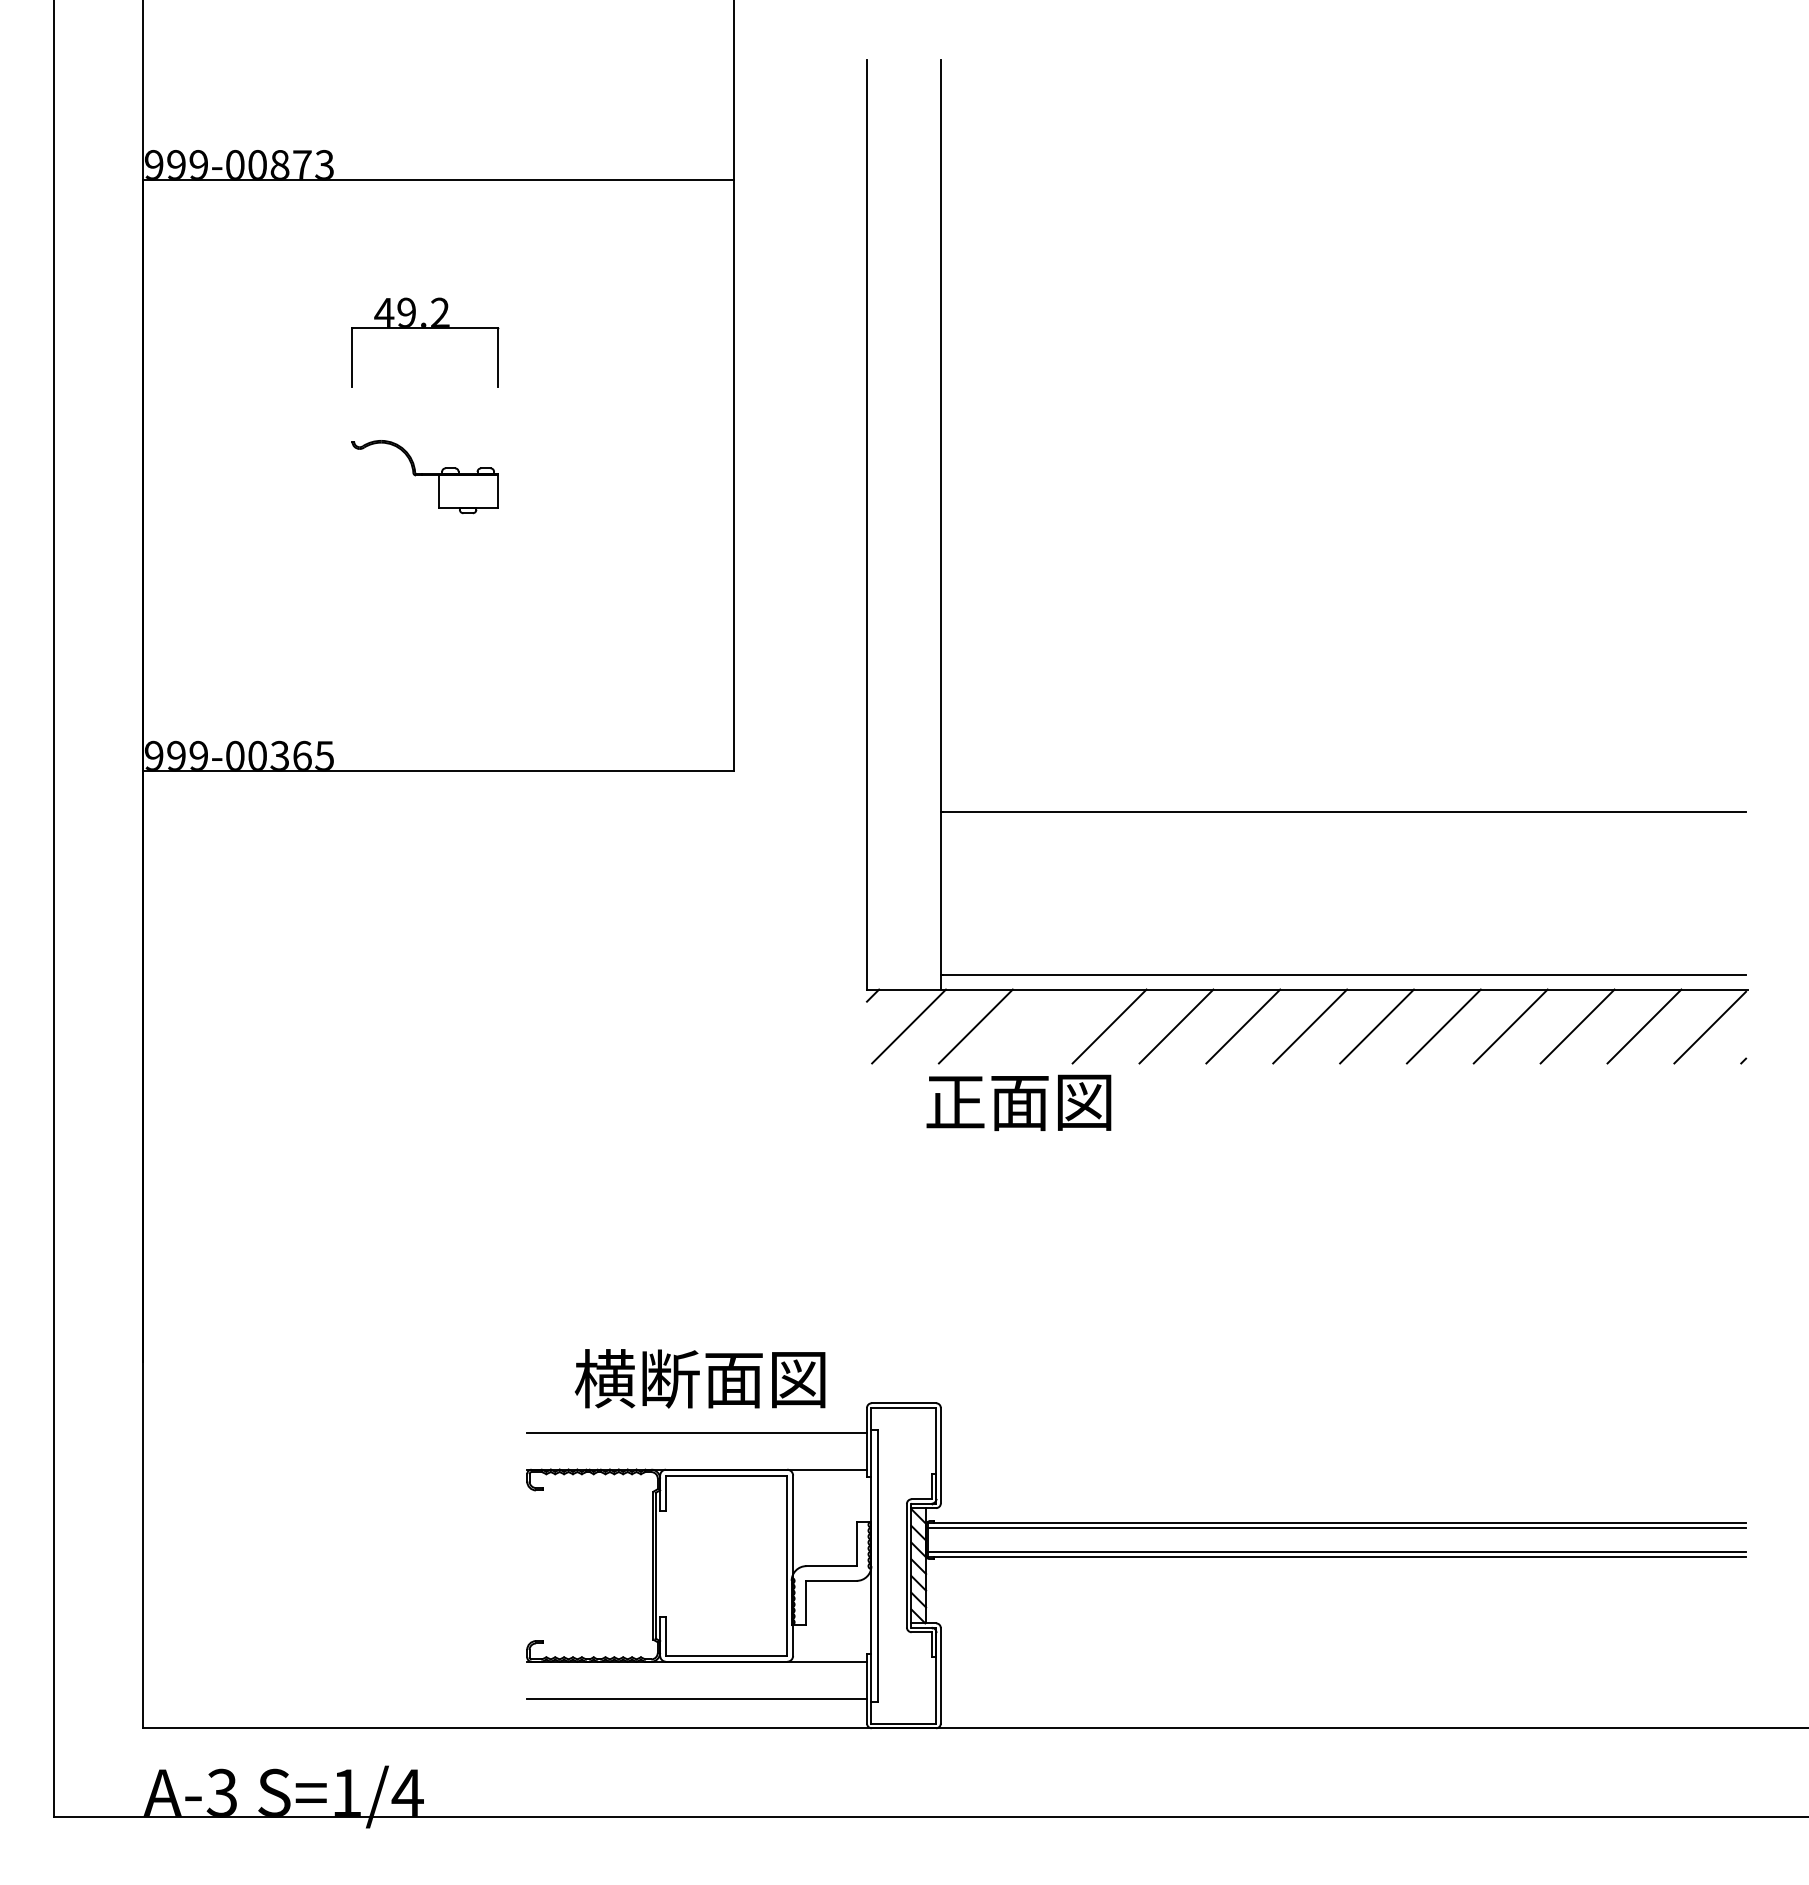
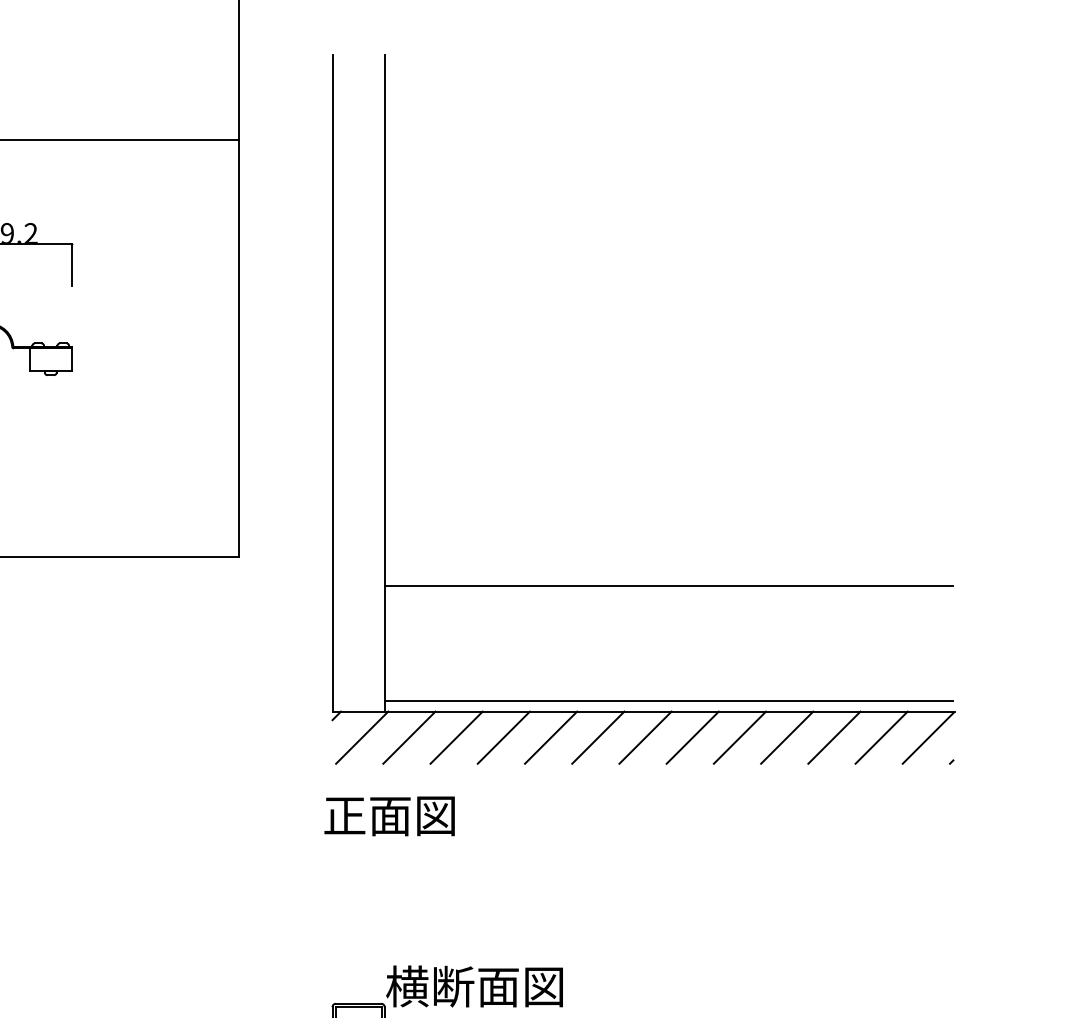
line: (1042, 1026) -> (456, 737), added
text: (1018, 1102) -> (389, 816), moved
text: (700, 1378) -> (474, 986), moved

